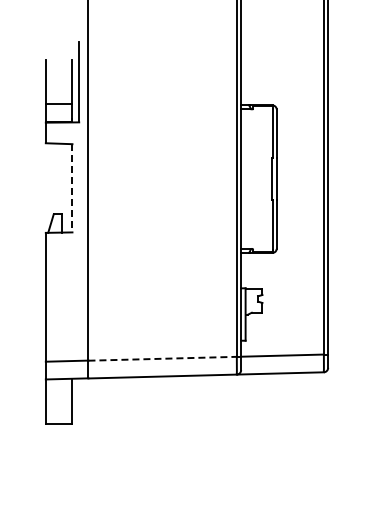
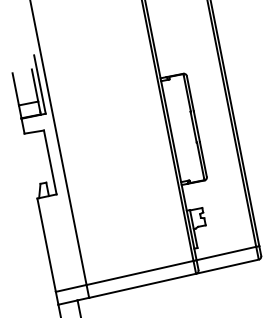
line: (72, 188) -> (50, 162), dashed -> solid
line: (163, 358) -> (140, 272), dashed -> solid

